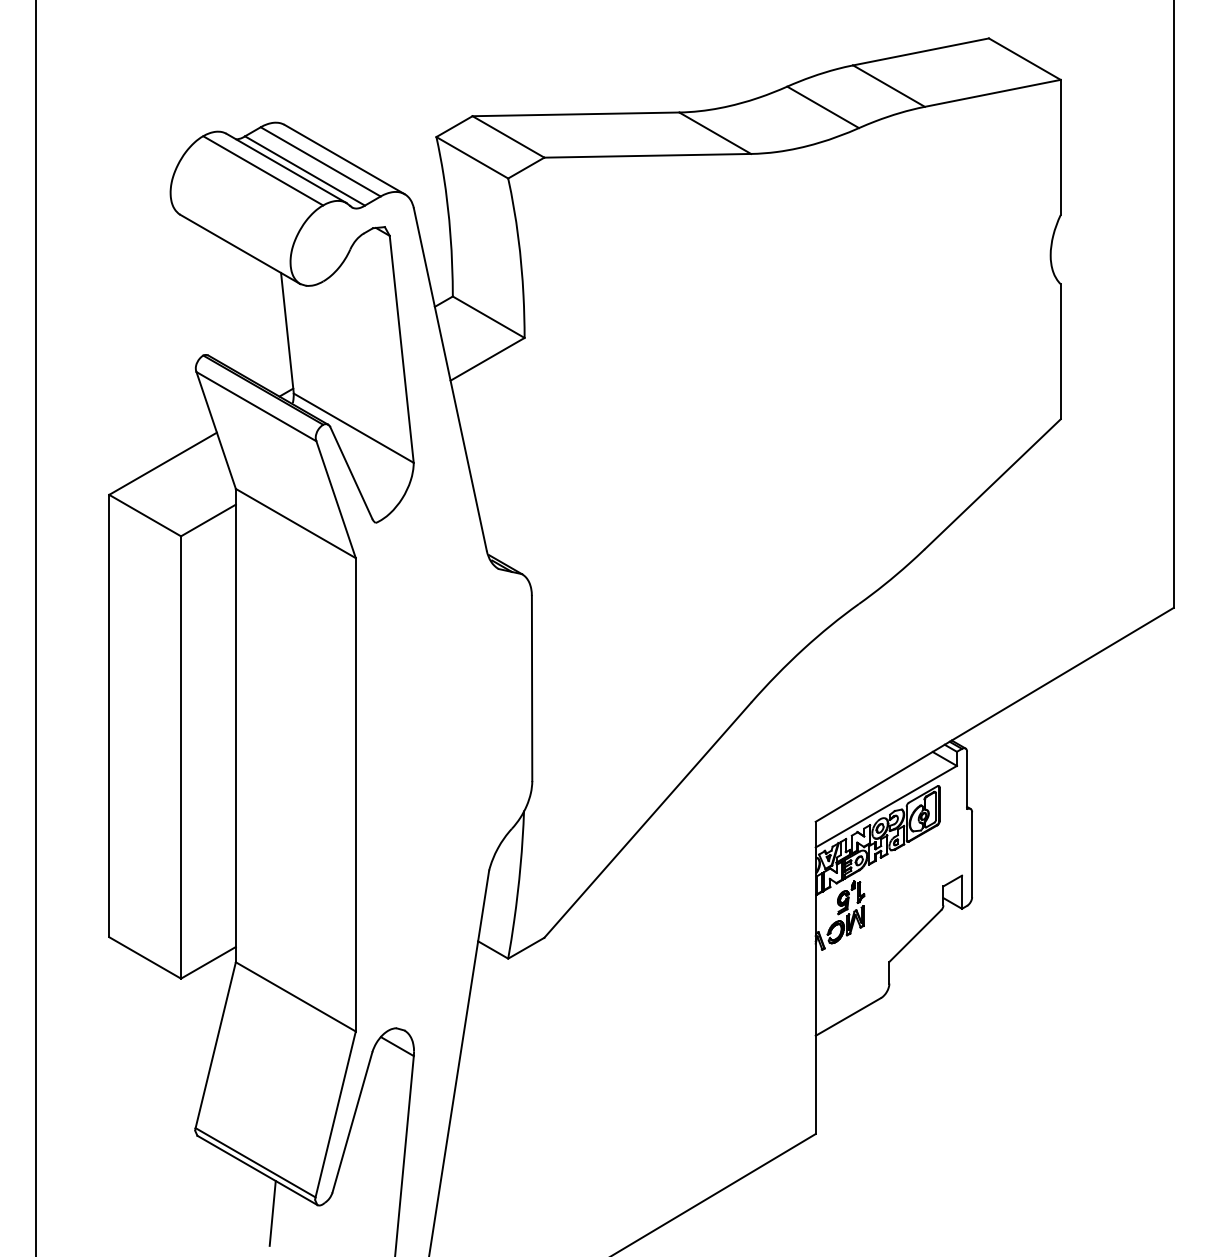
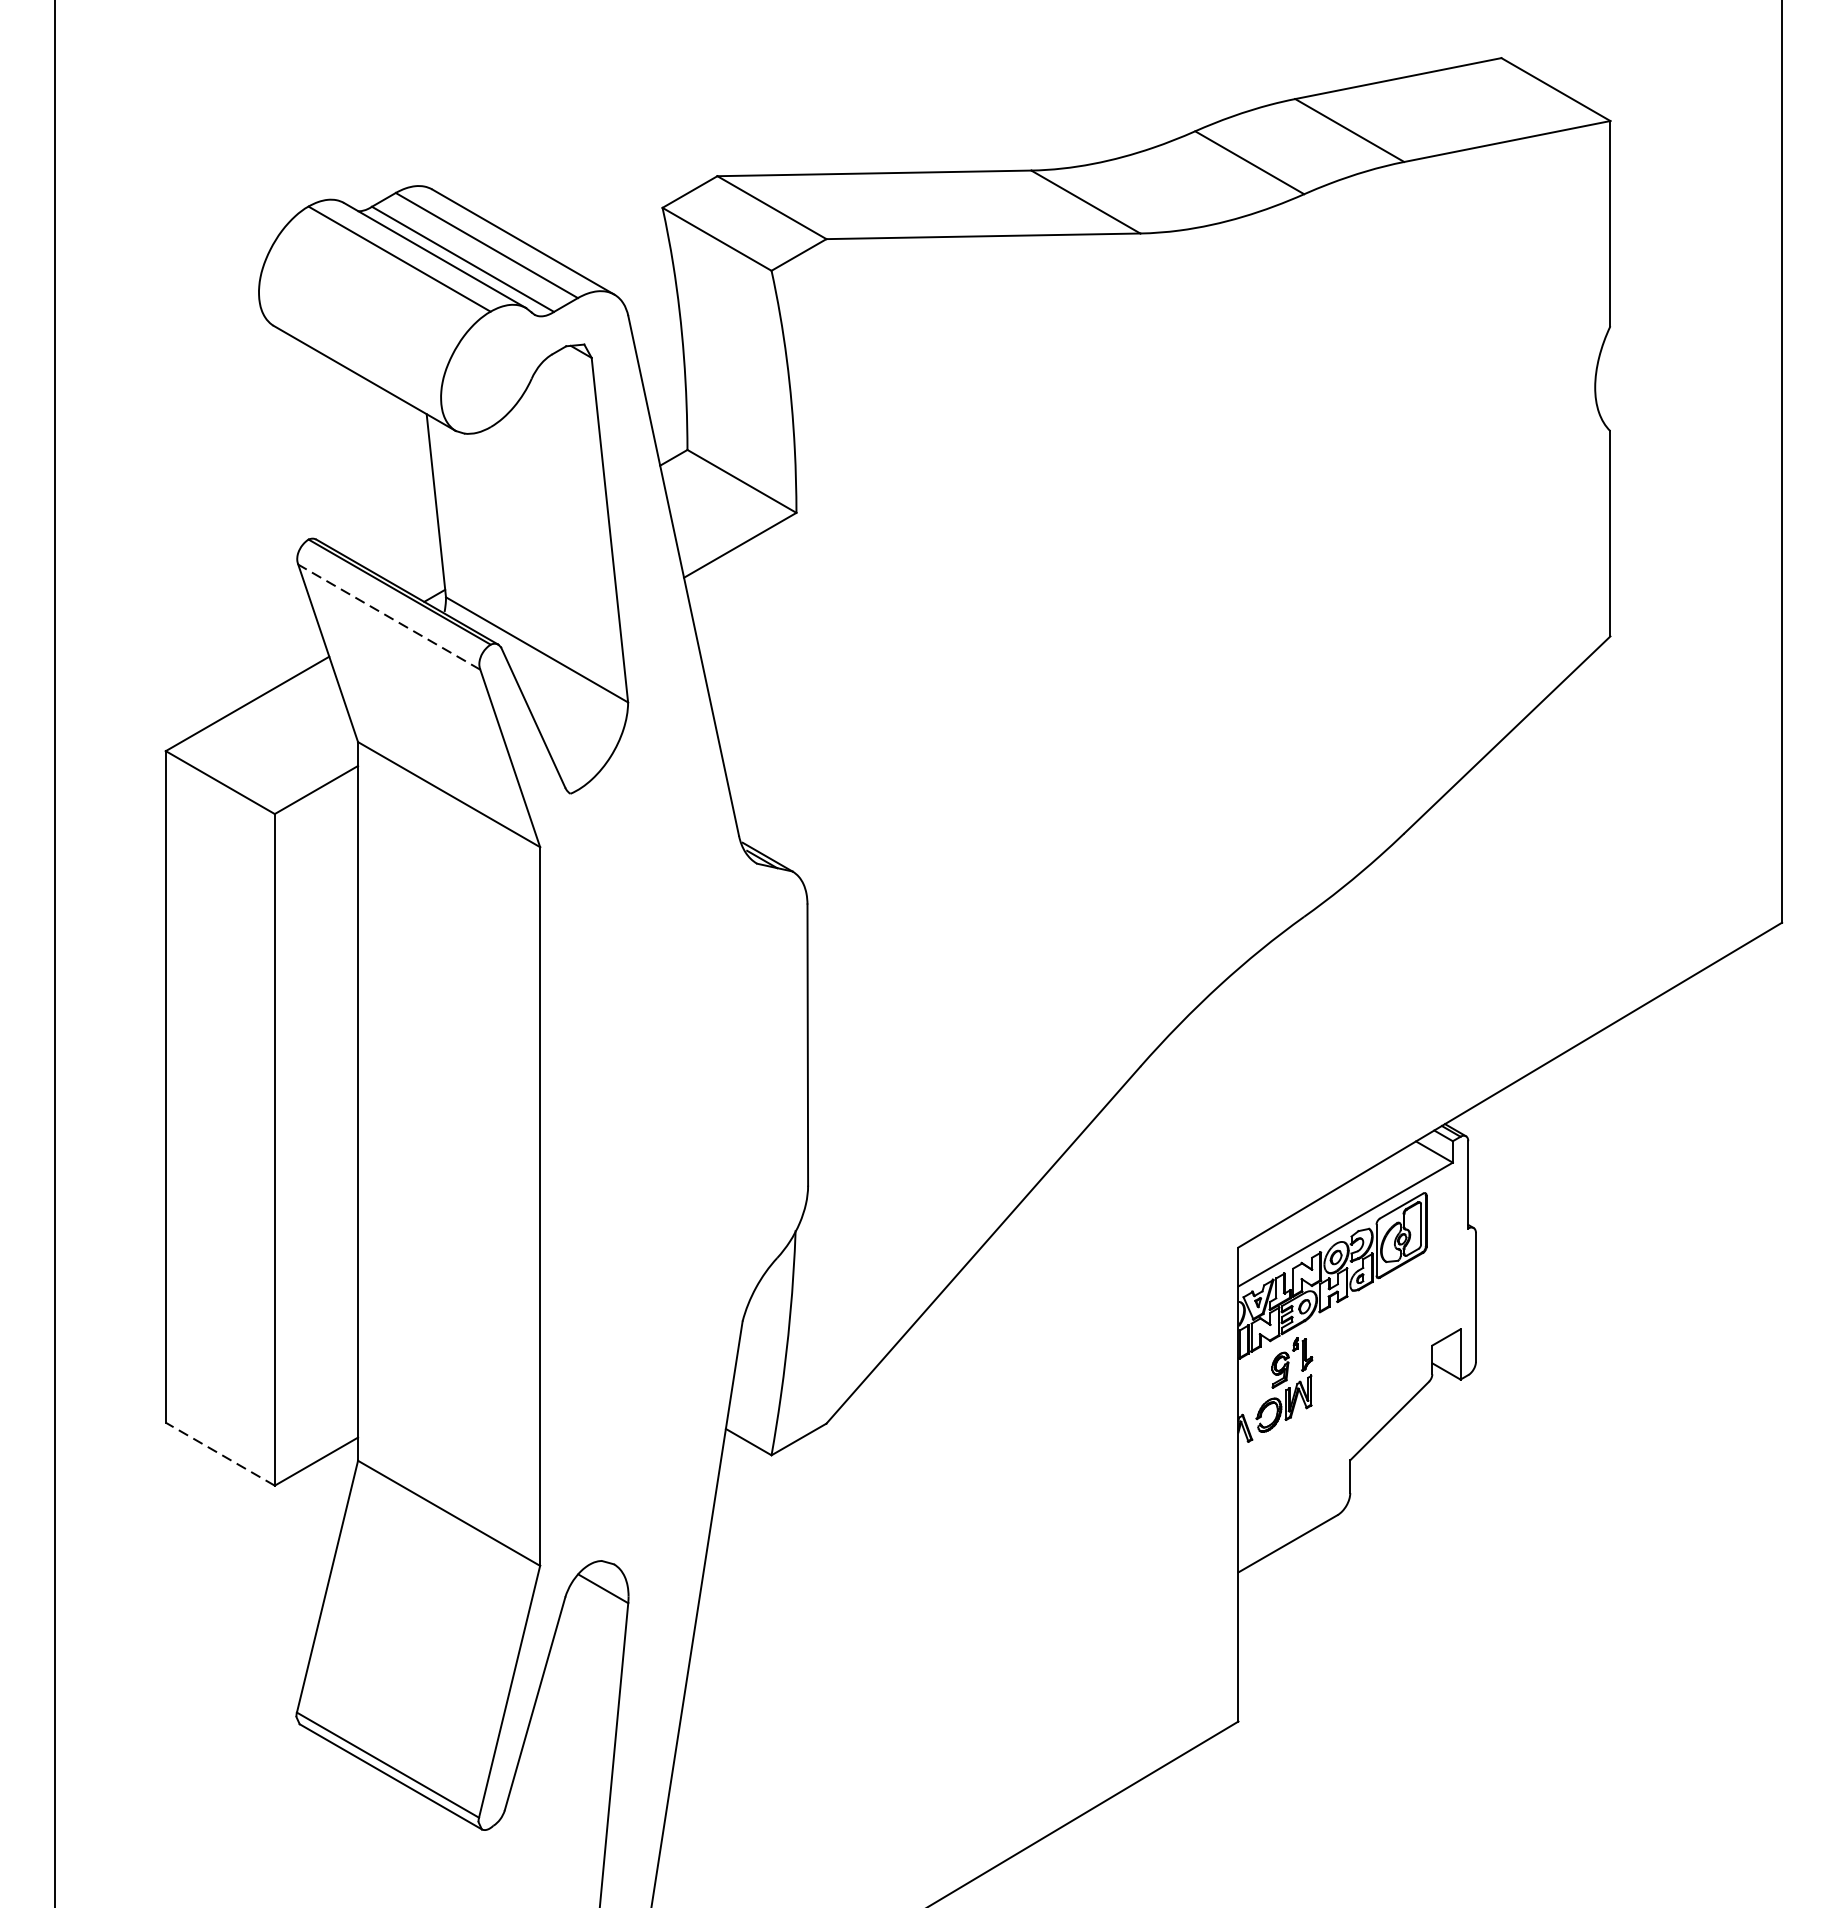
line: (255, 406) -> (387, 616), solid -> dashed
line: (144, 957) -> (219, 1453), solid -> dashed
line: (272, 1213) -> (413, 1842), removed

